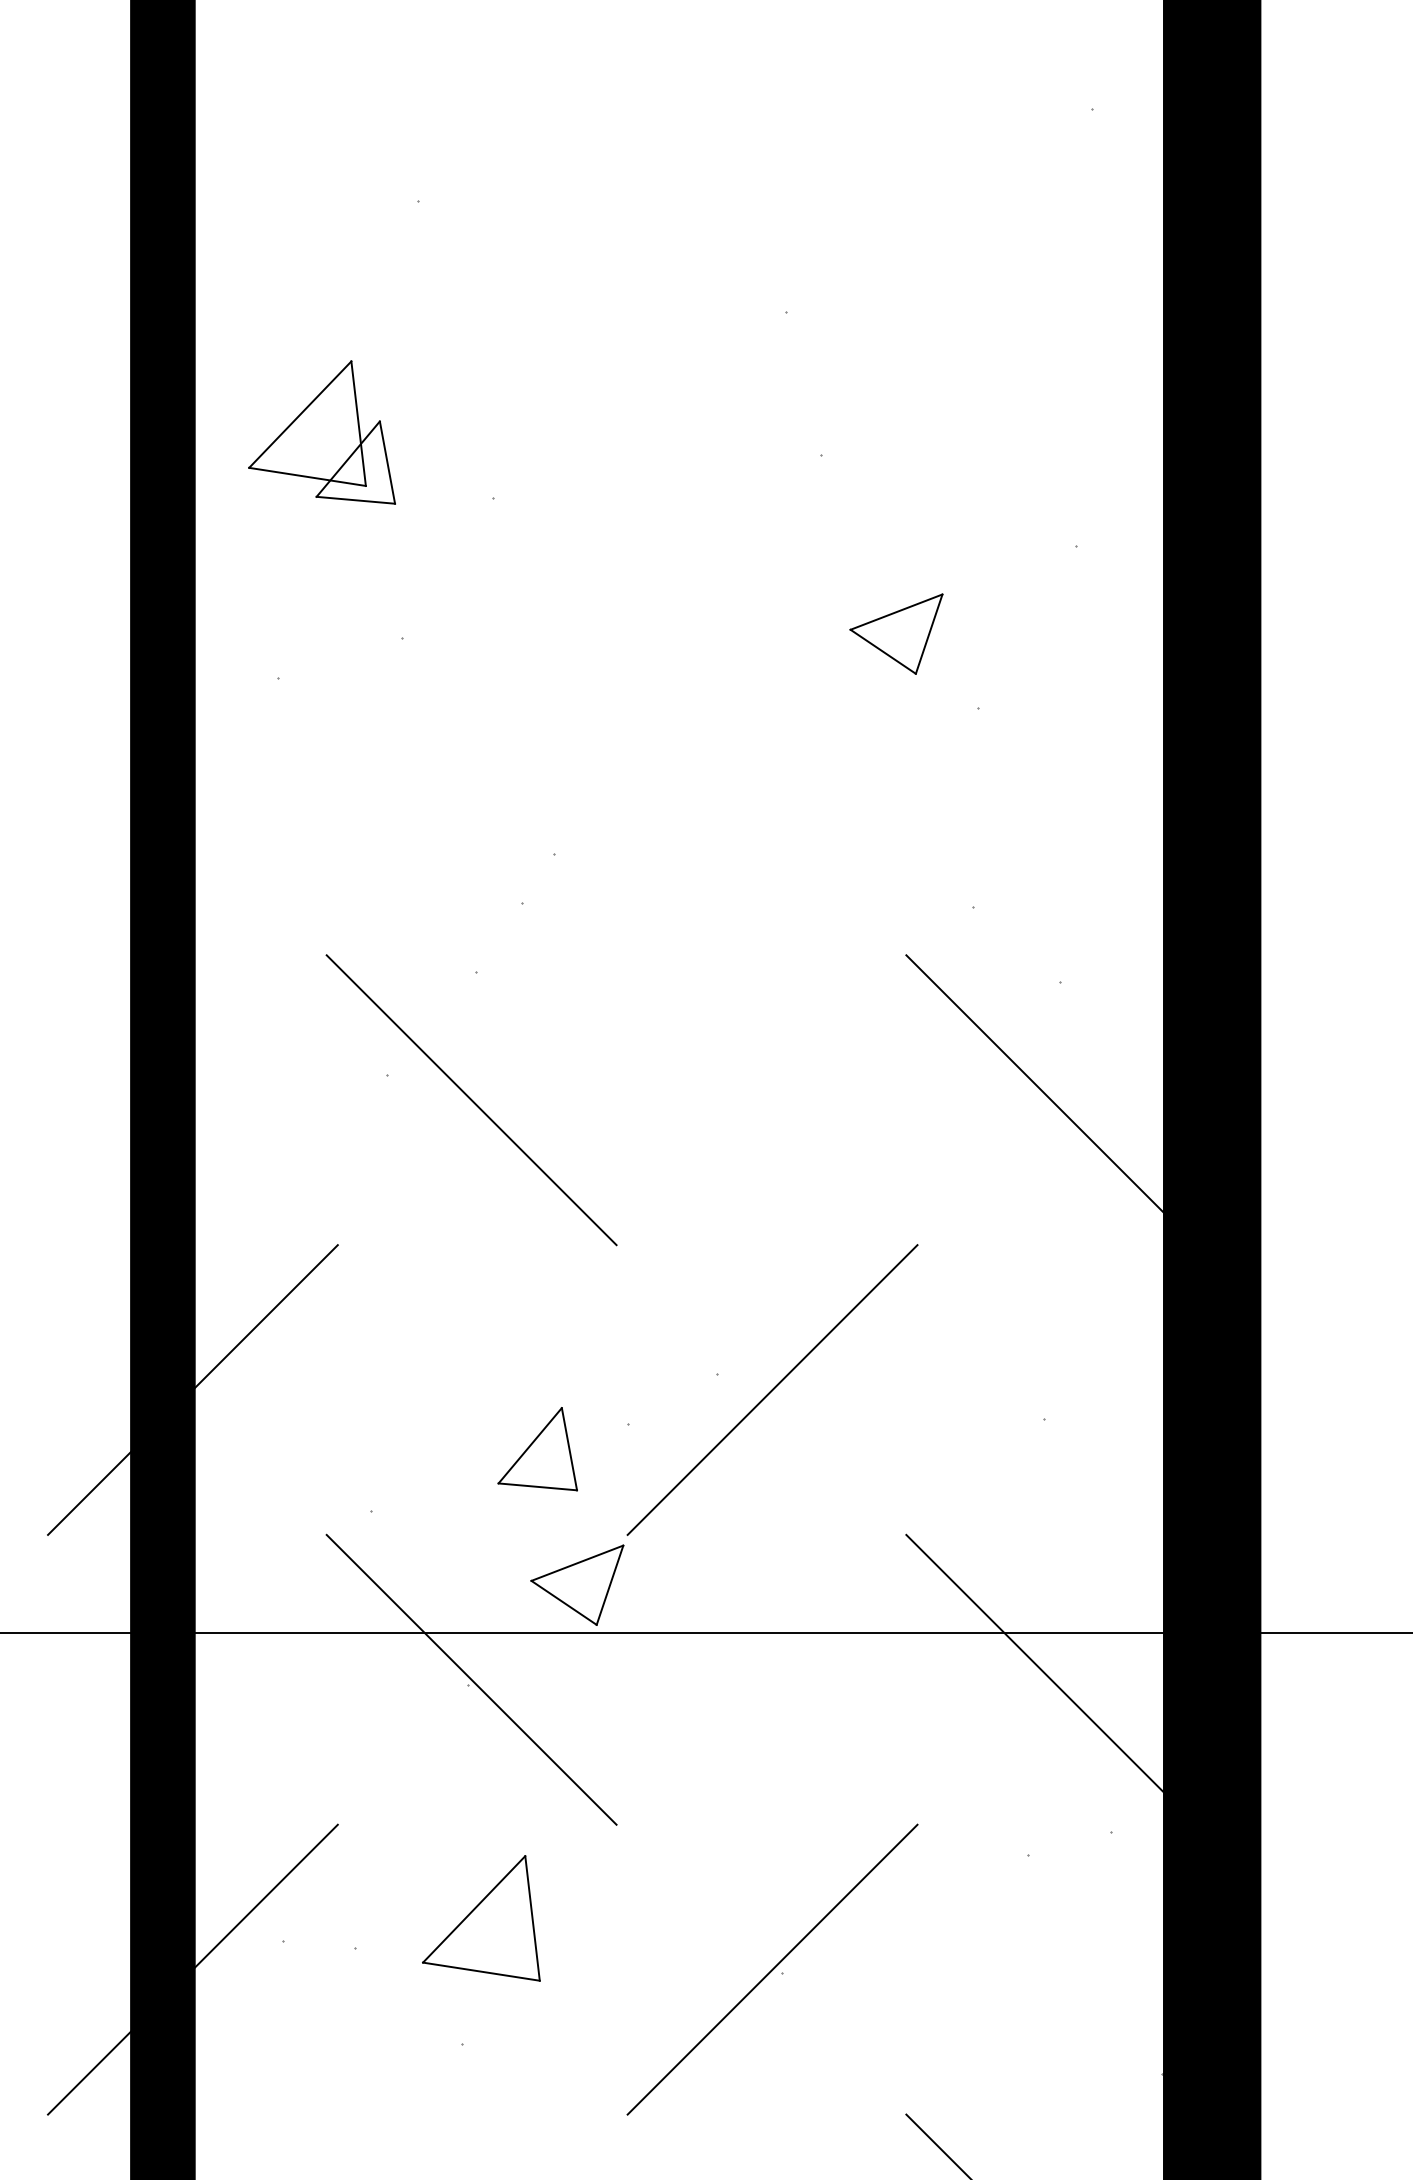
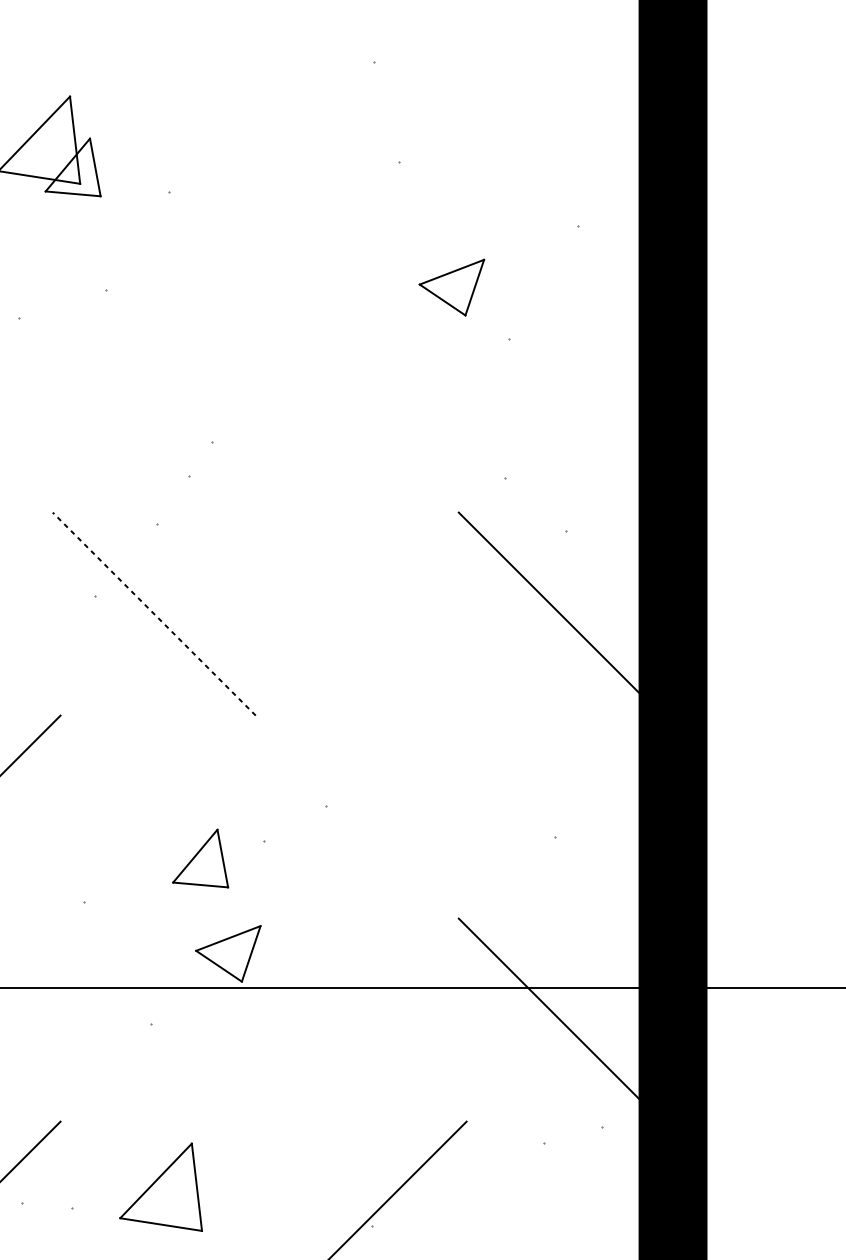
line: (471, 1100) -> (154, 614), solid -> dashed
line: (772, 1389) -> (365, 816), removed
line: (471, 1679) -> (154, 1019), removed

